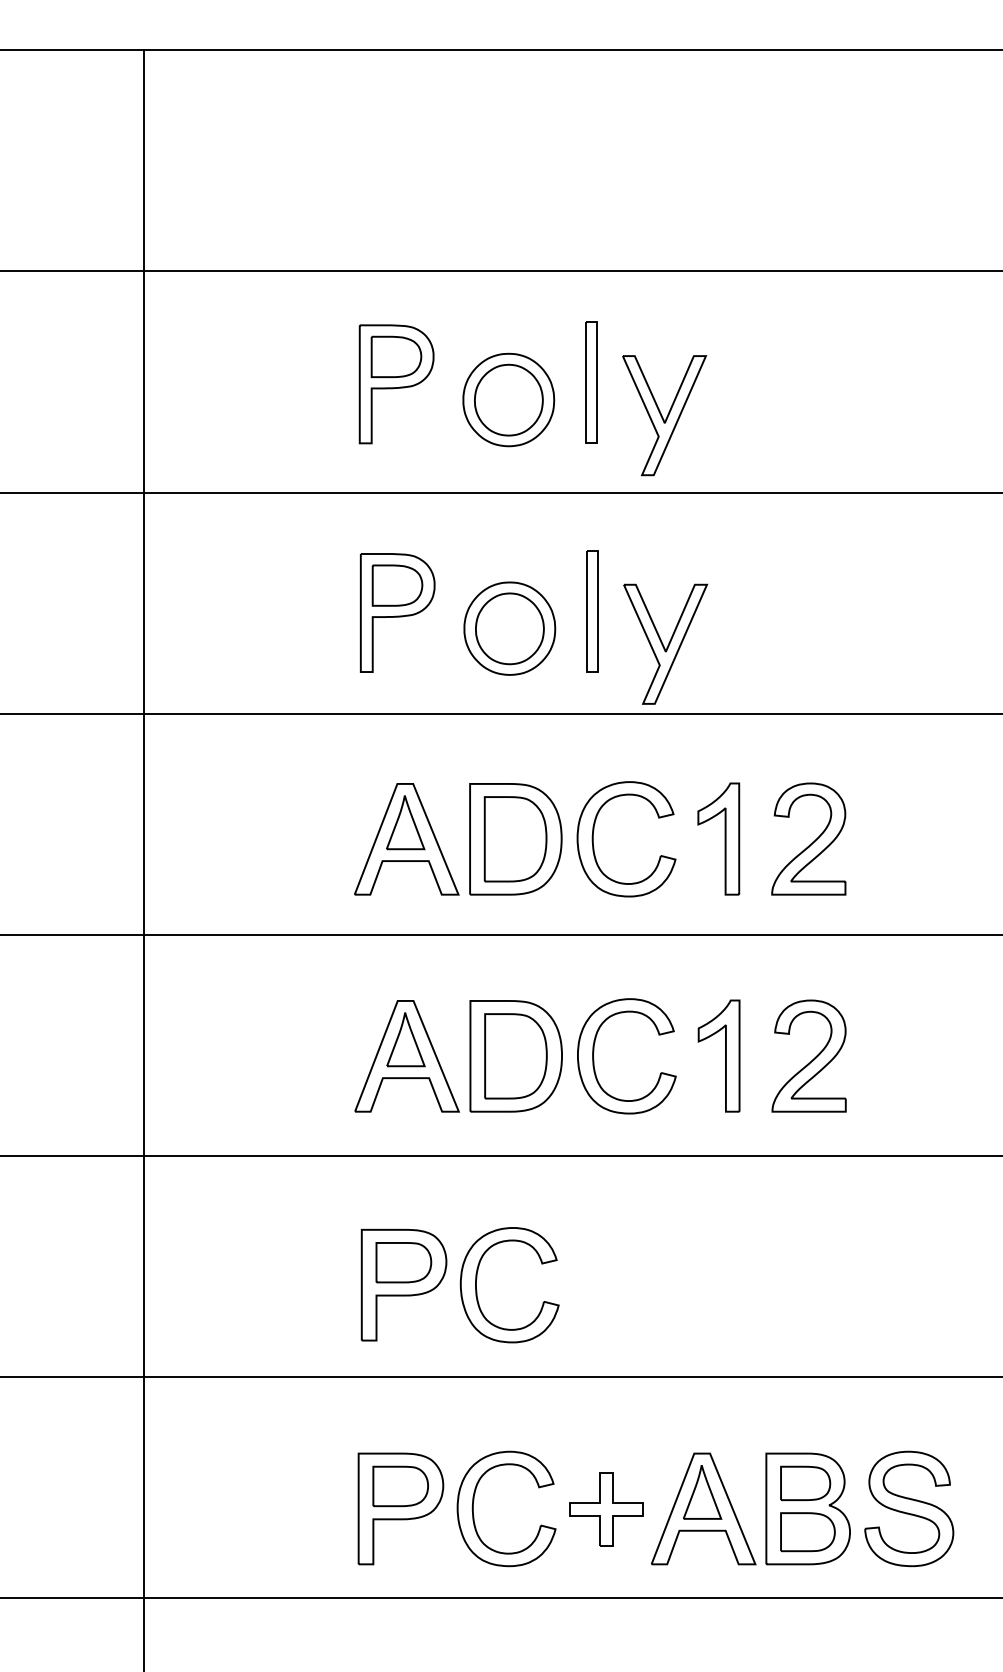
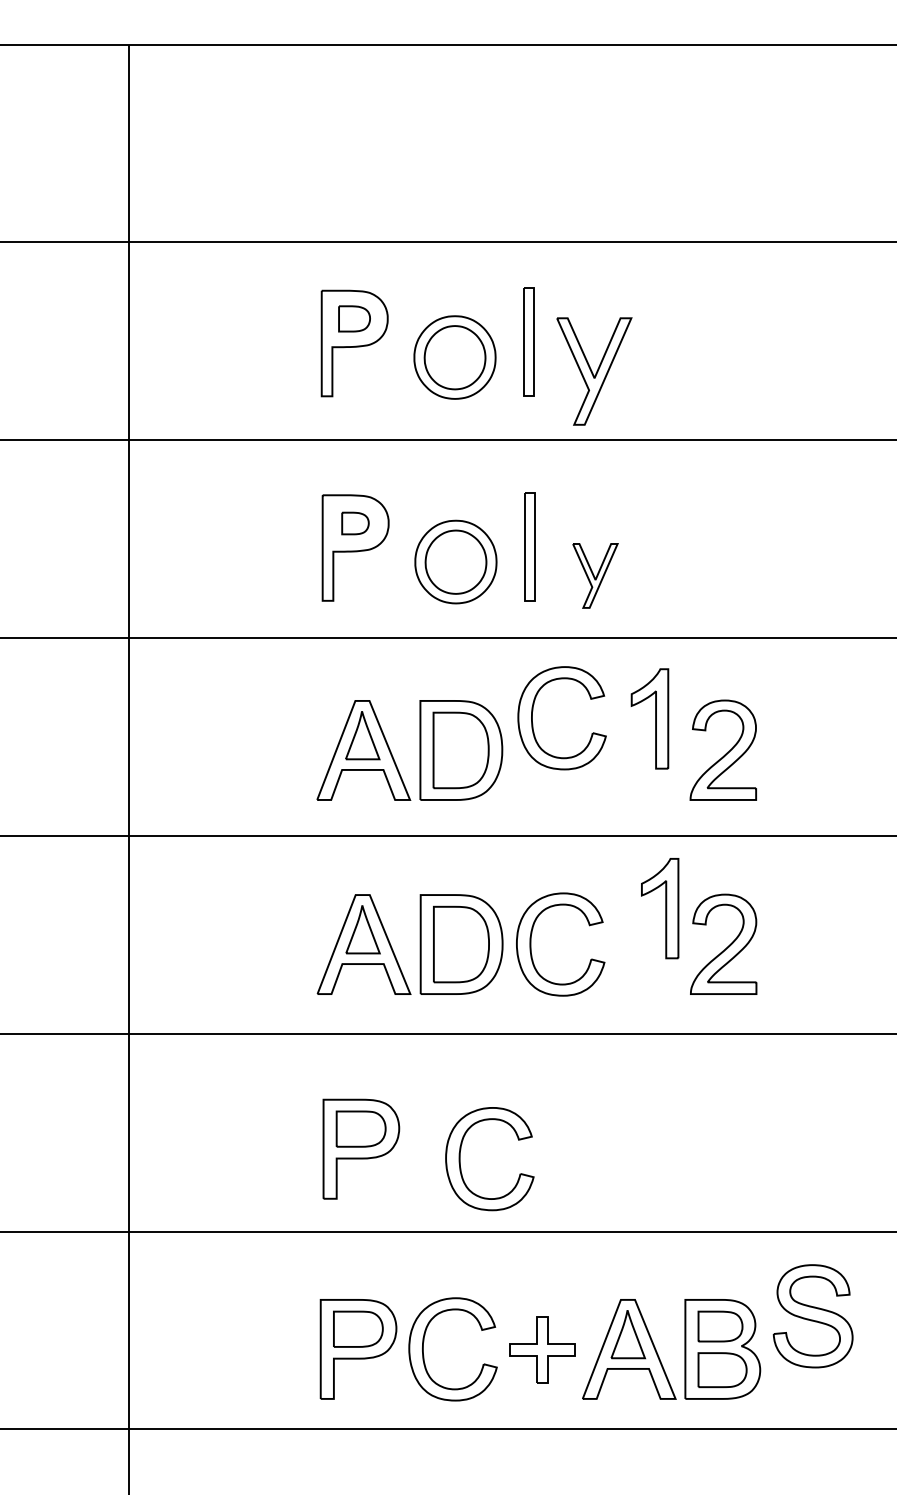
part: (396, 356) -> (354, 318), size x0.7
part: (397, 585) -> (355, 523), size x0.6
part: (665, 643) -> (595, 575), size x0.6
part: (718, 838) -> (649, 718), moved
part: (594, 847) -> (533, 725), moved
part: (725, 1055) -> (665, 908), moved
part: (477, 1290) -> (461, 1163), moved
part: (909, 1508) -> (813, 1315), moved

